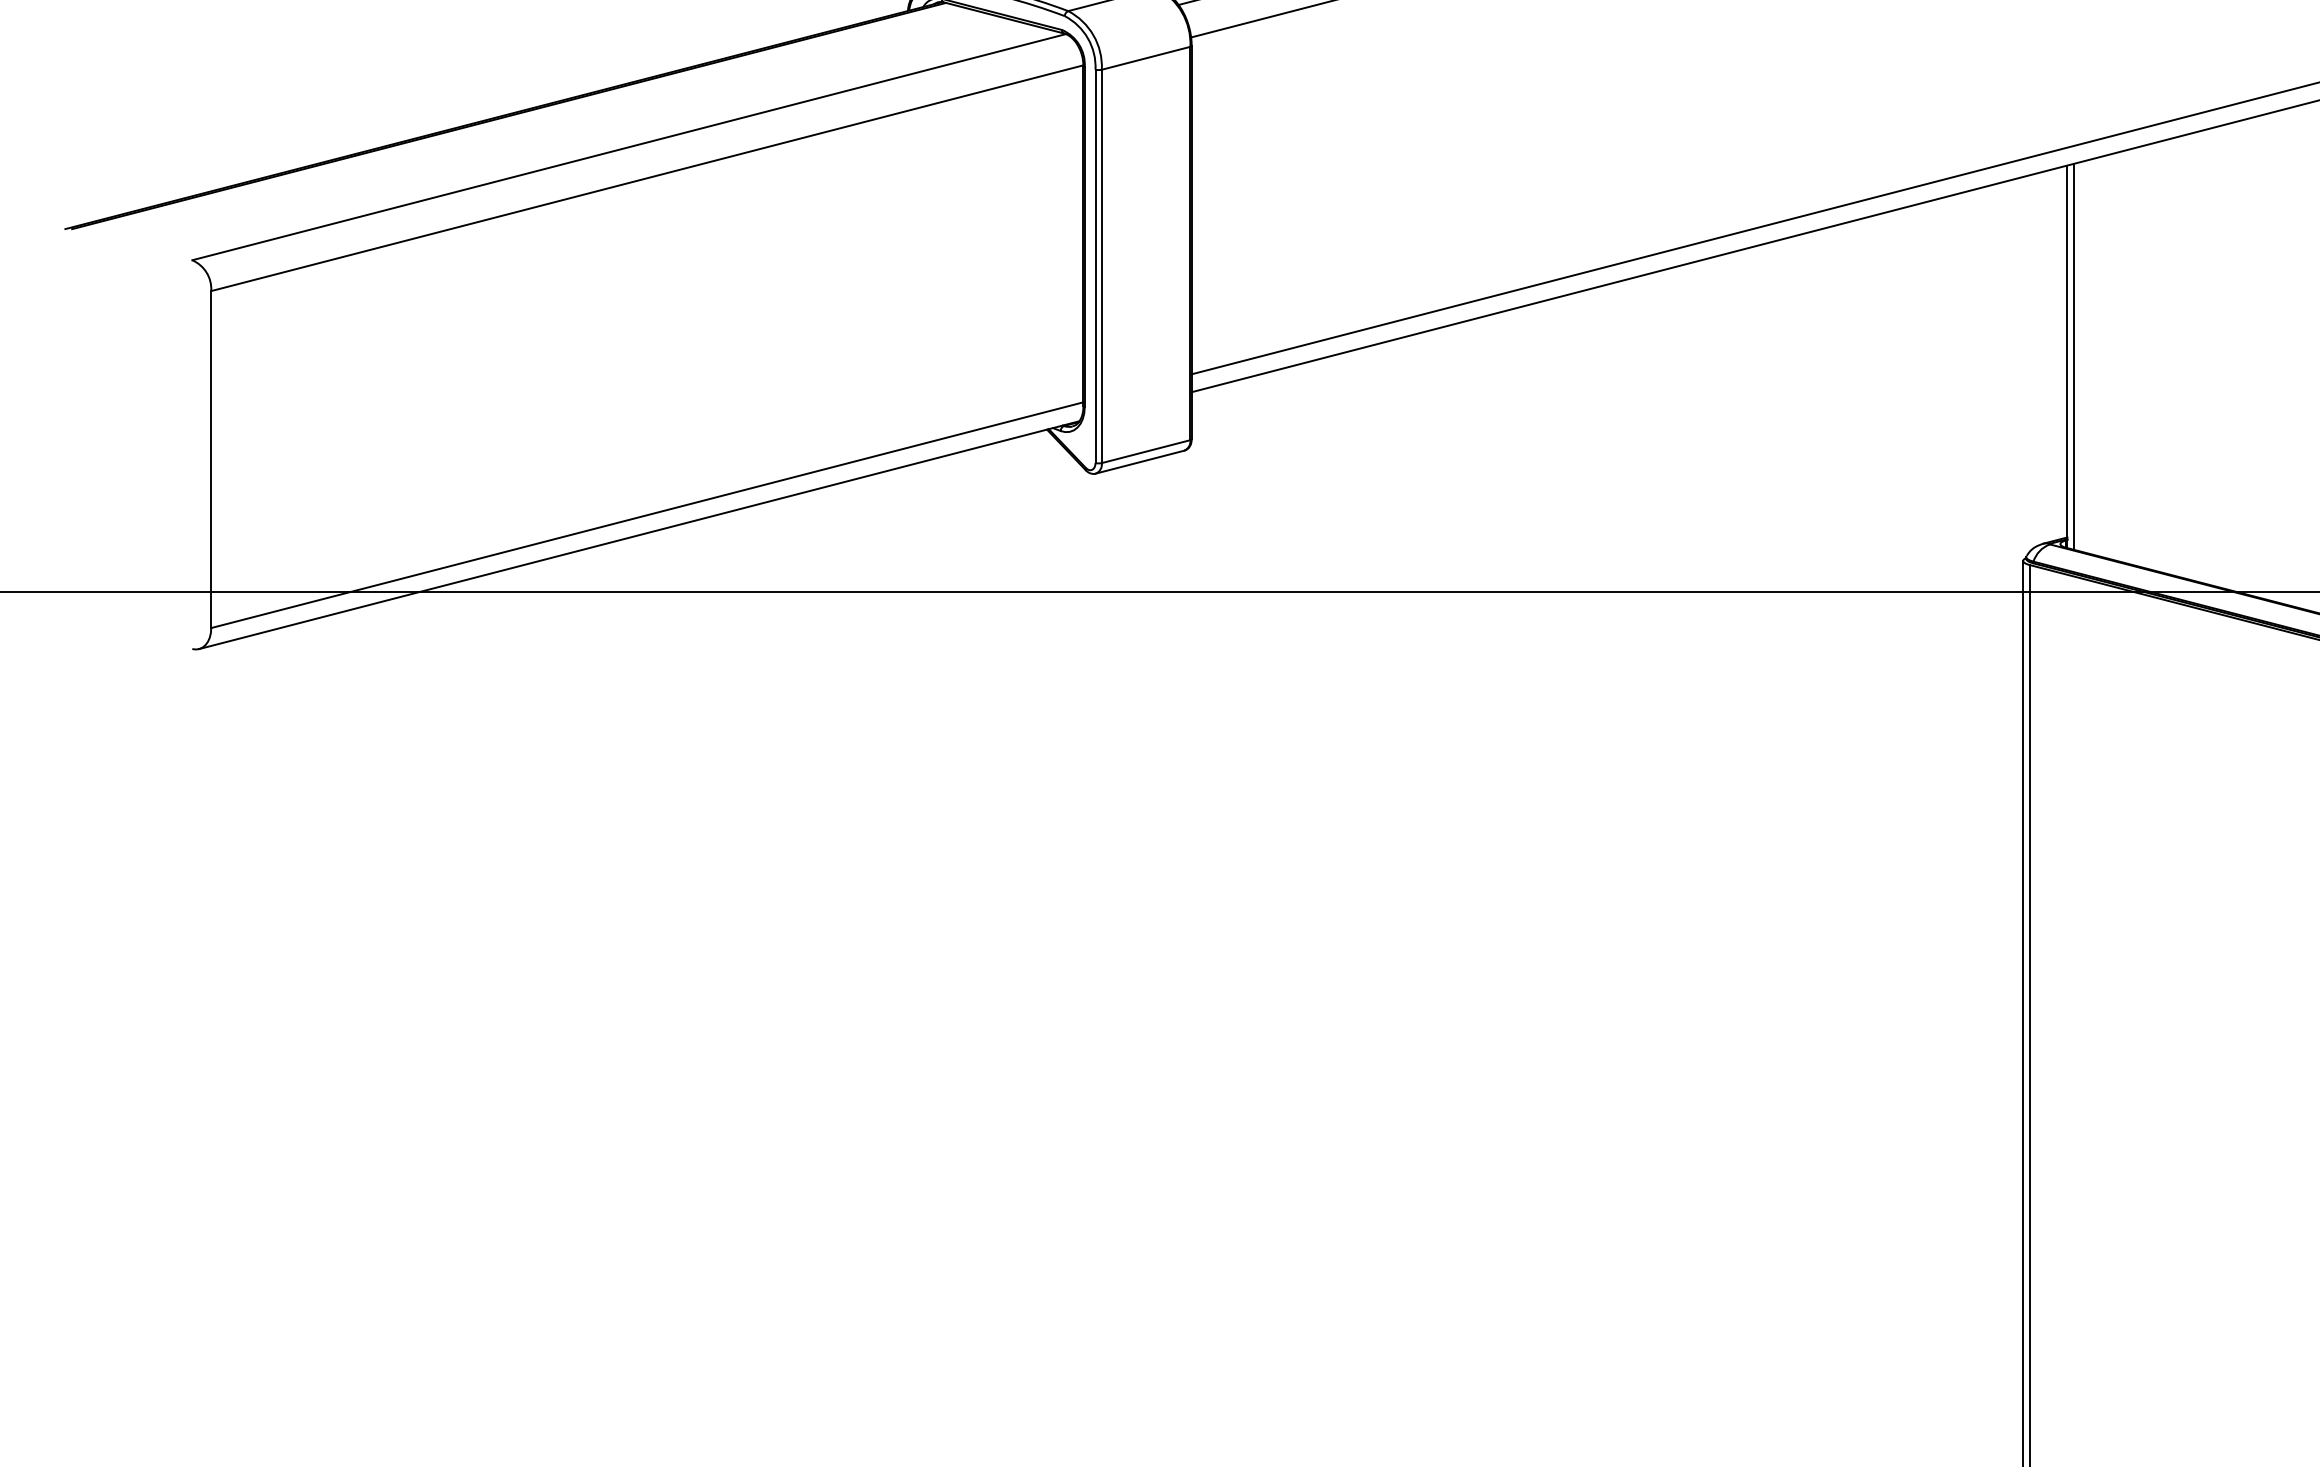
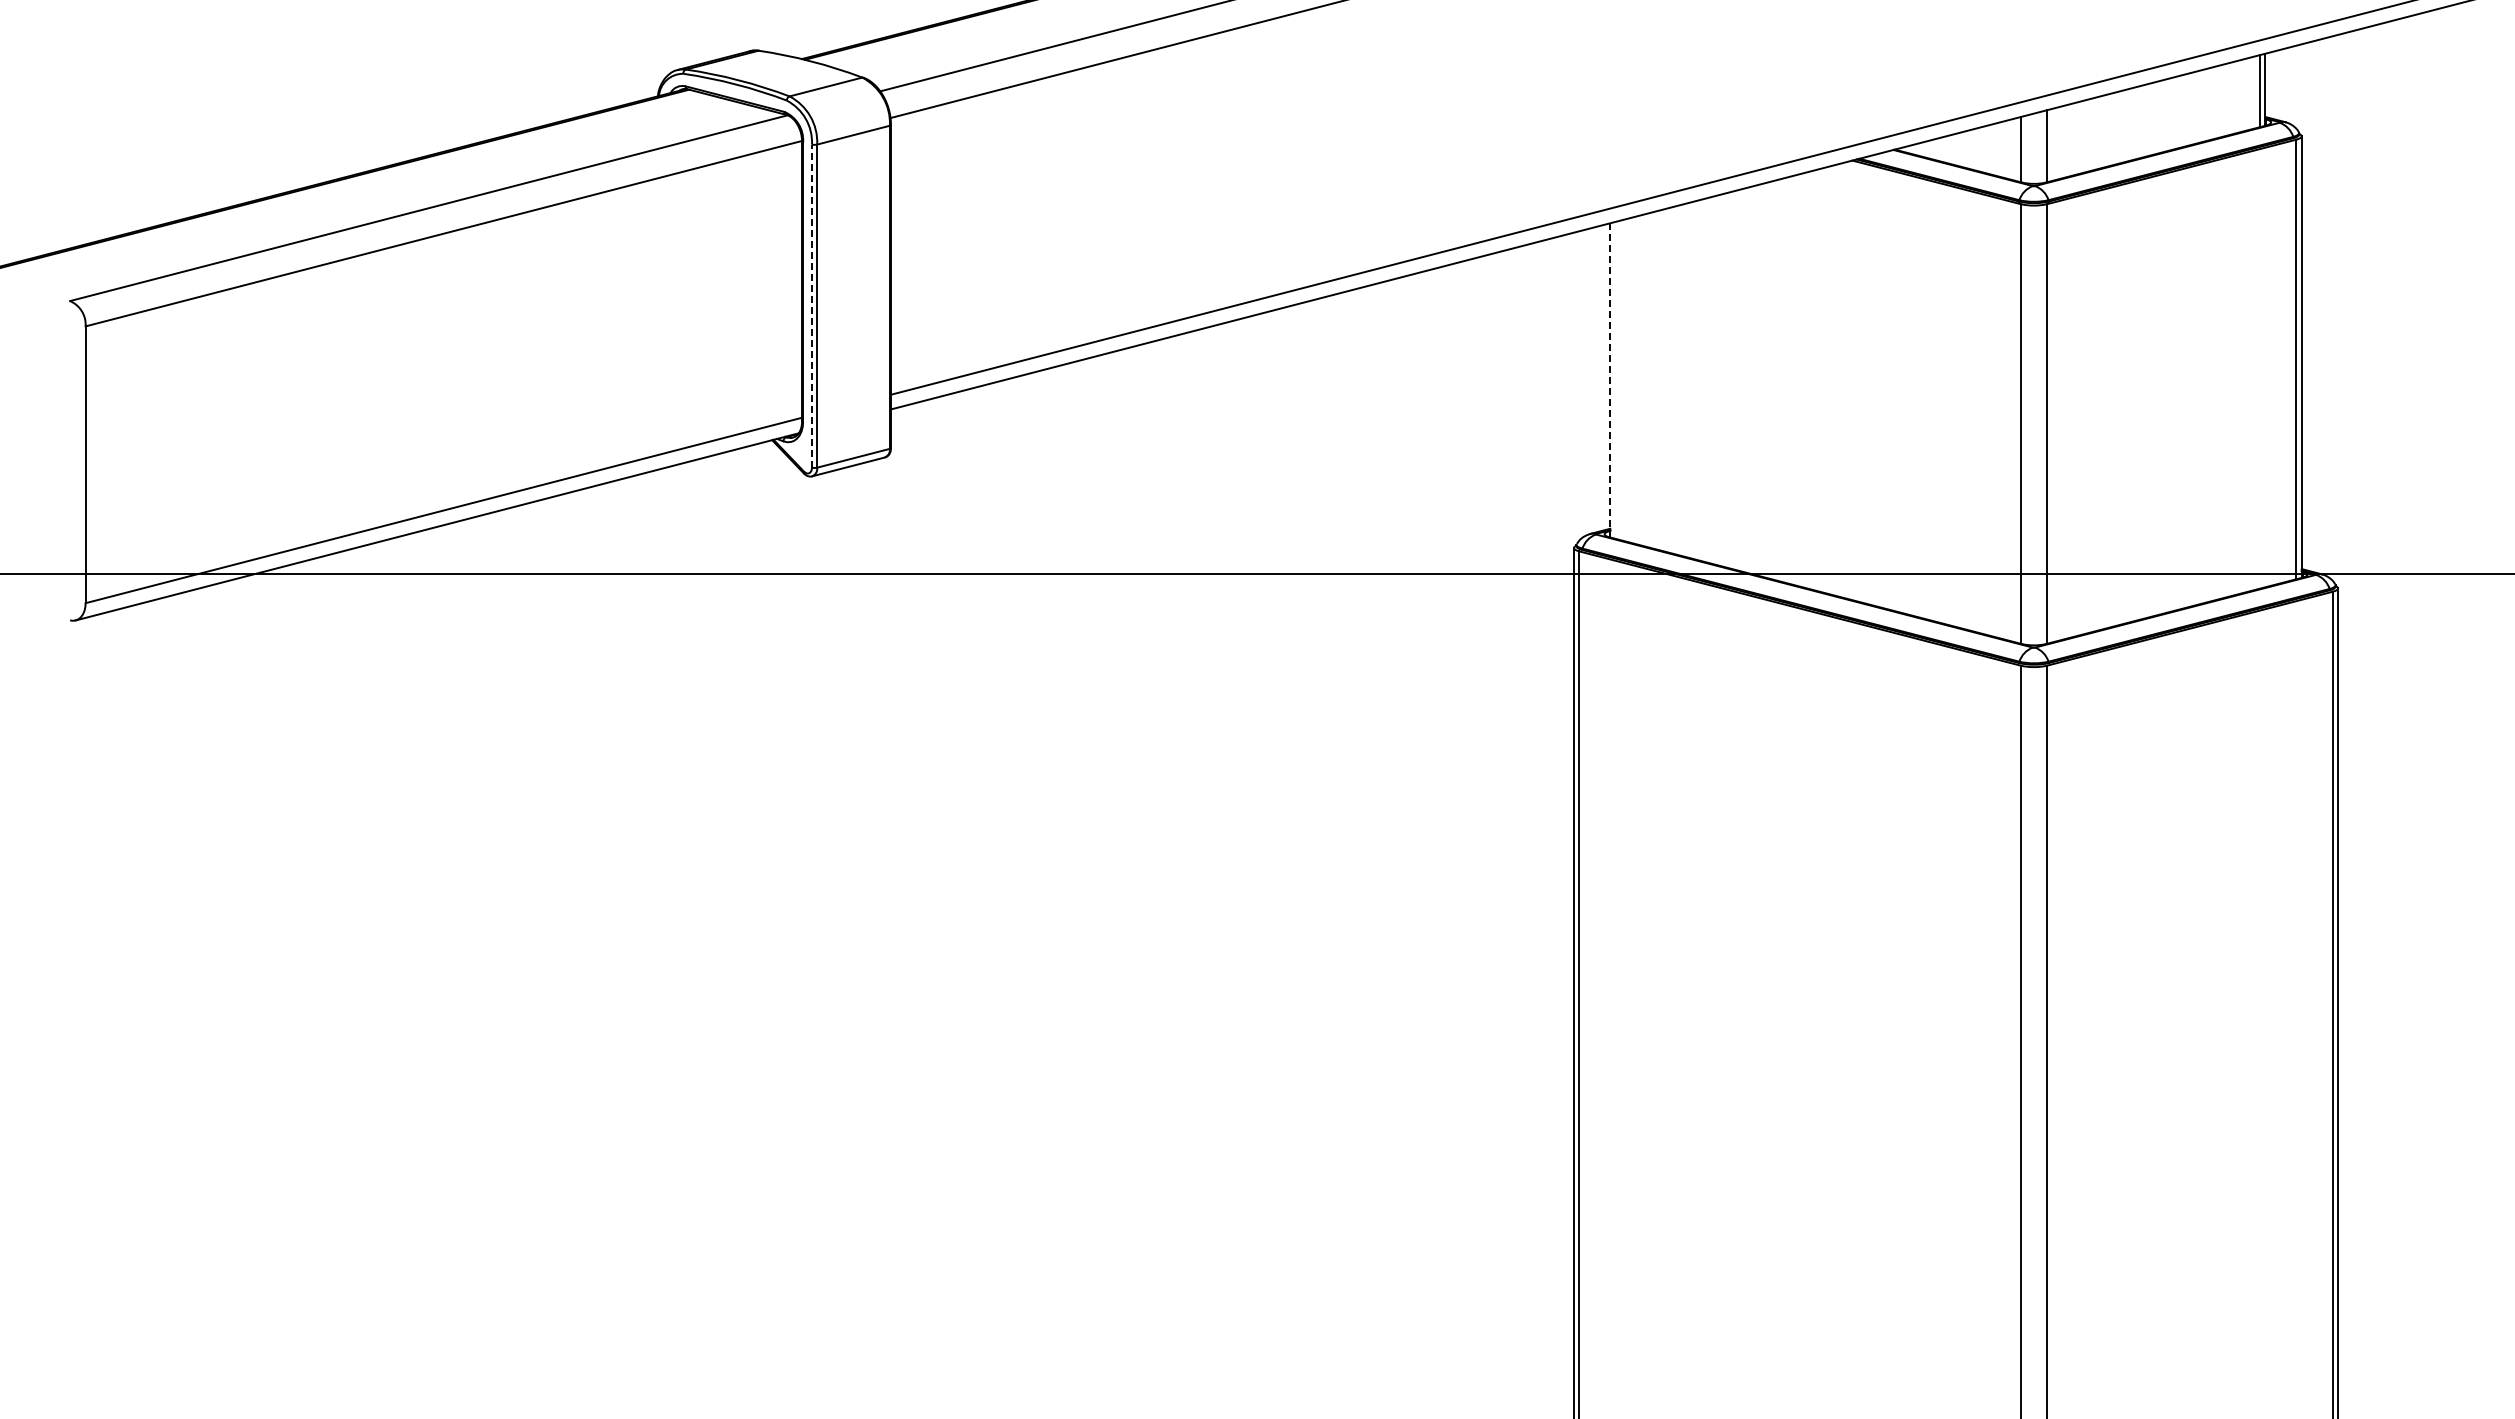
line: (1096, 266) -> (812, 306), solid -> dashed
line: (2073, 355) -> (1615, 379), removed
line: (2067, 356) -> (1610, 380), solid -> dashed

